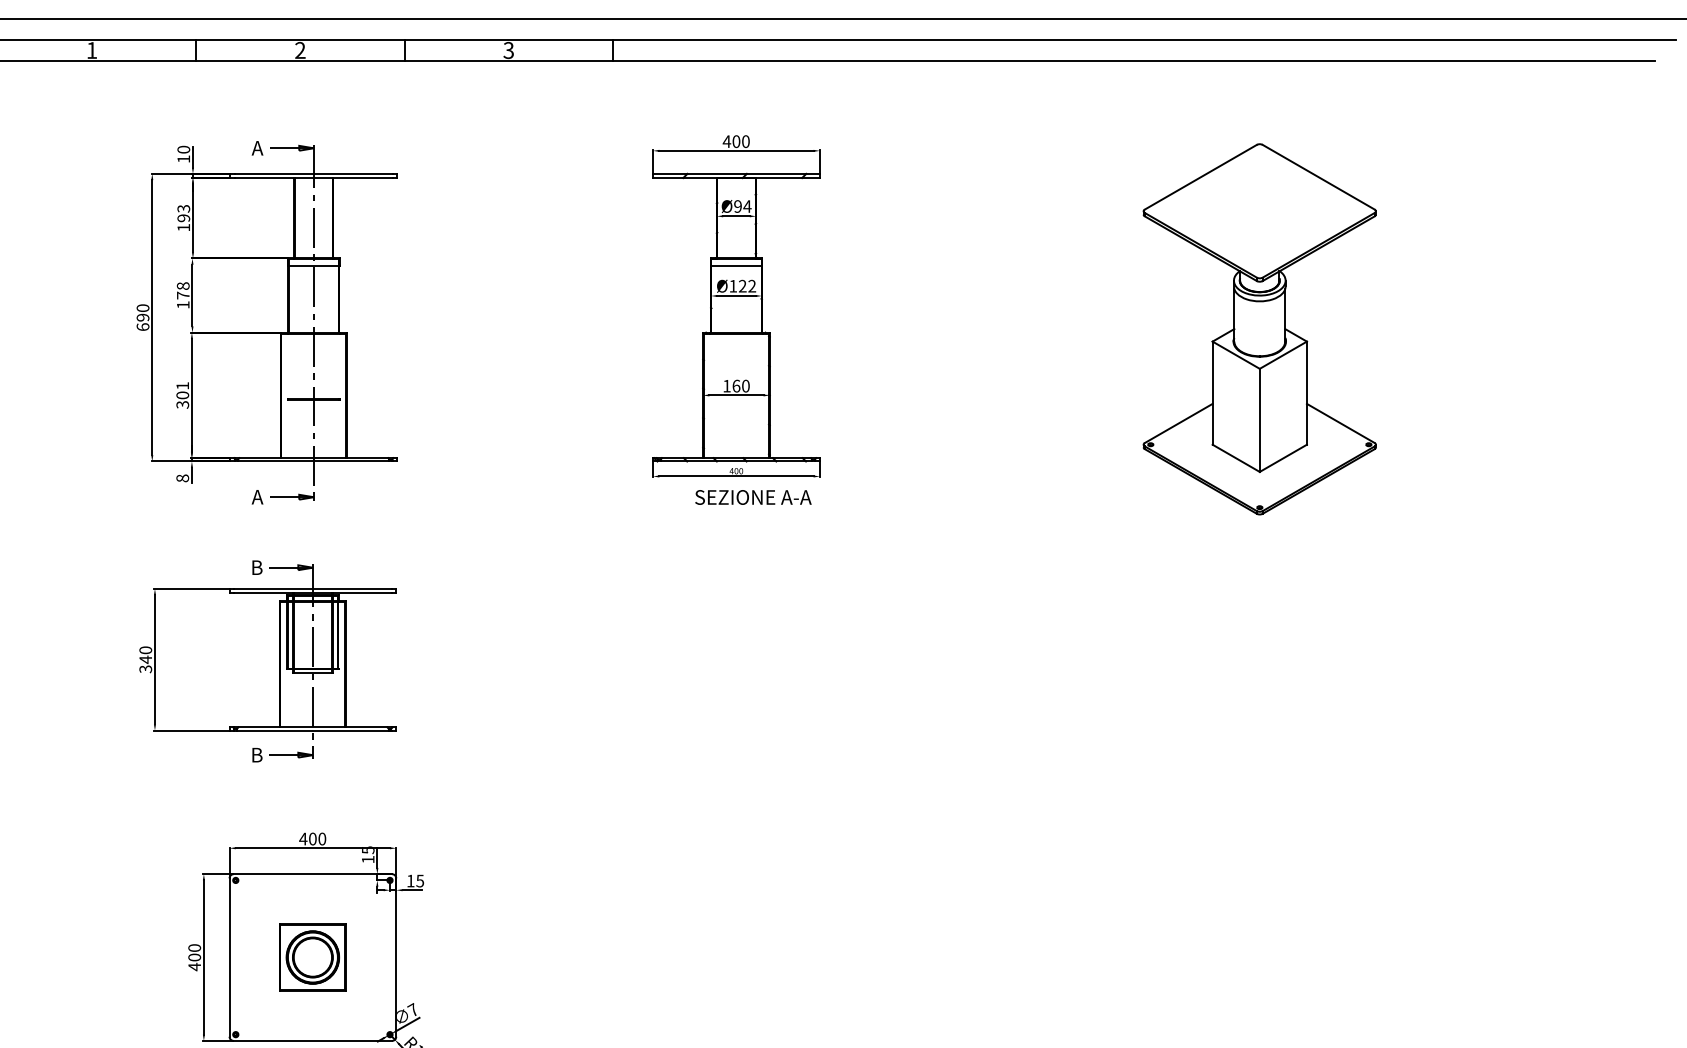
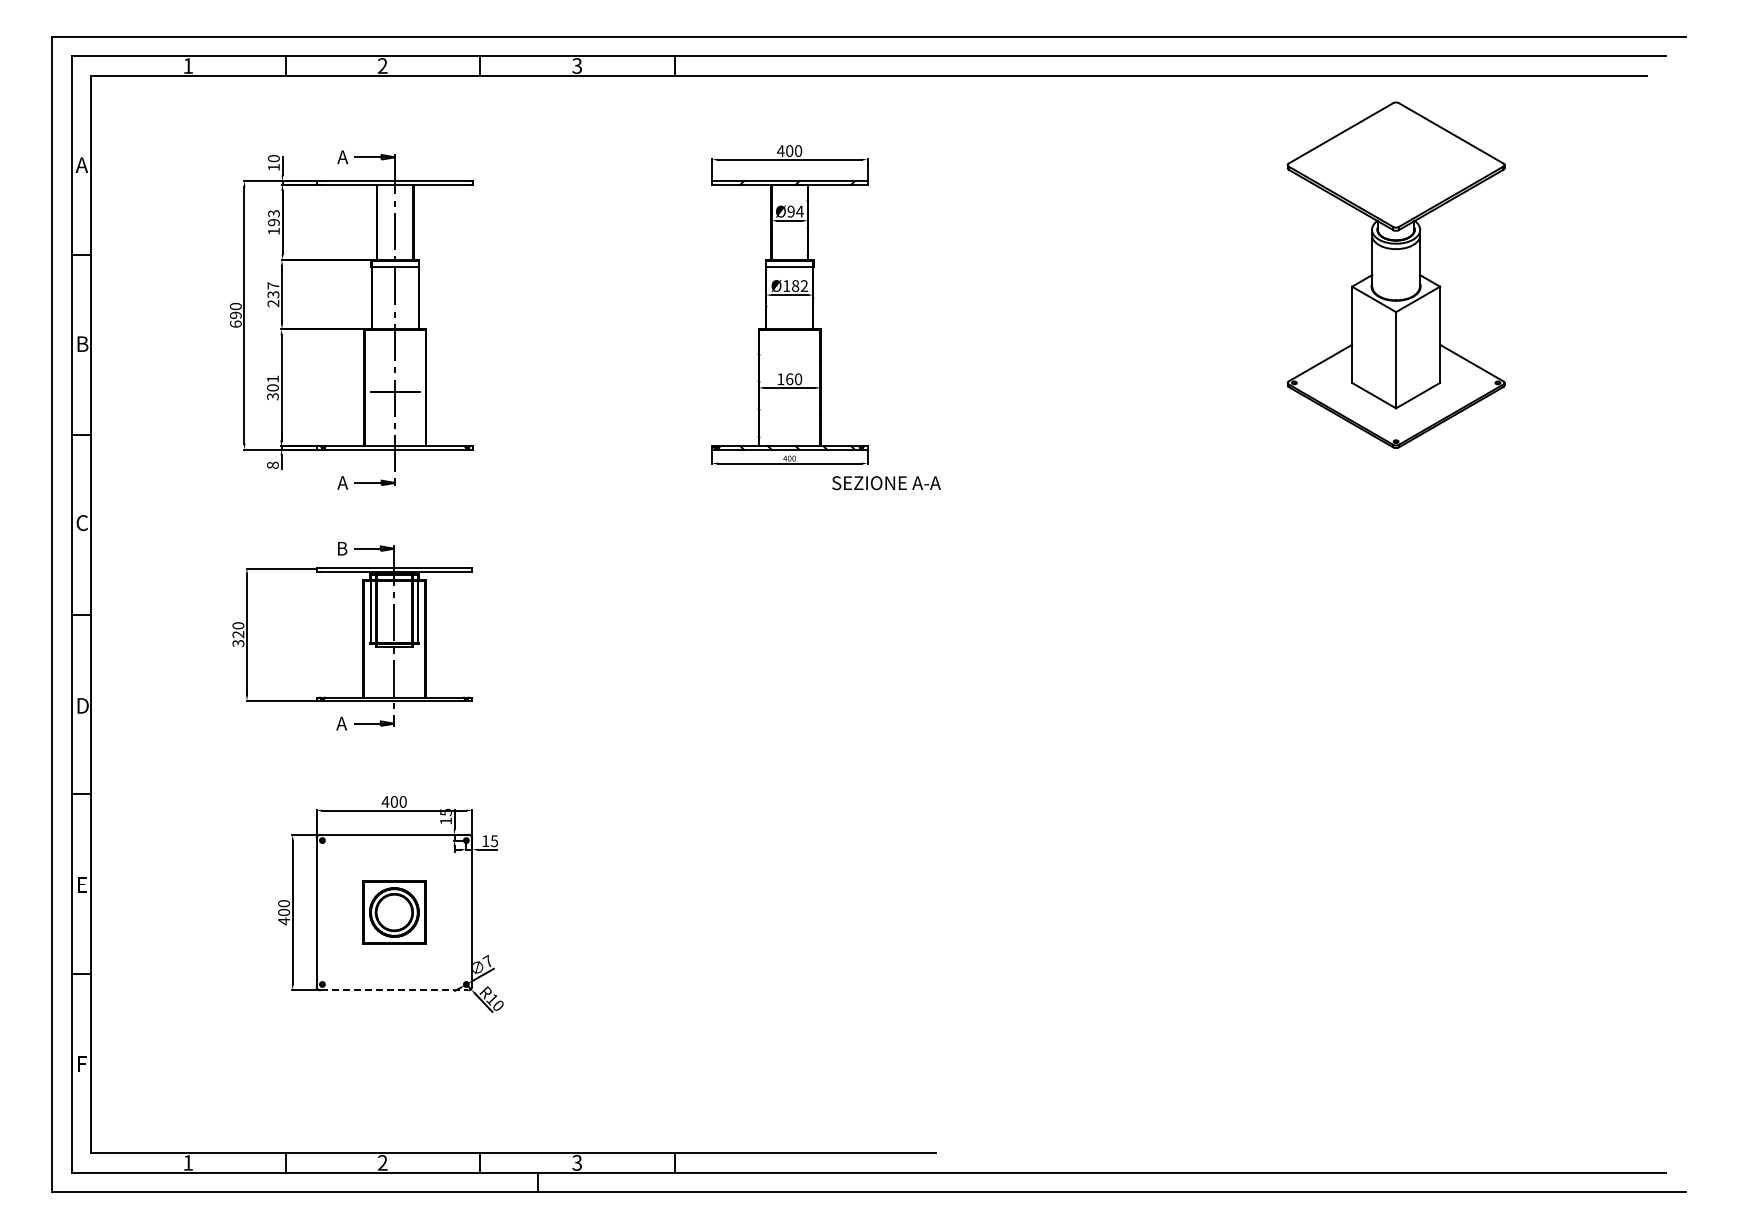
text: (742, 285) -> (795, 285), Ø122 -> Ø182
text: (183, 295) -> (273, 294), 178 -> 237
part: (1259, 328) -> (1395, 274), moved
text: (753, 497) -> (886, 483), moved
text: (145, 659) -> (238, 634), 340 -> 320
text: (256, 754) -> (341, 723), B -> A
line: (313, 1041) -> (394, 990), solid -> dashed

